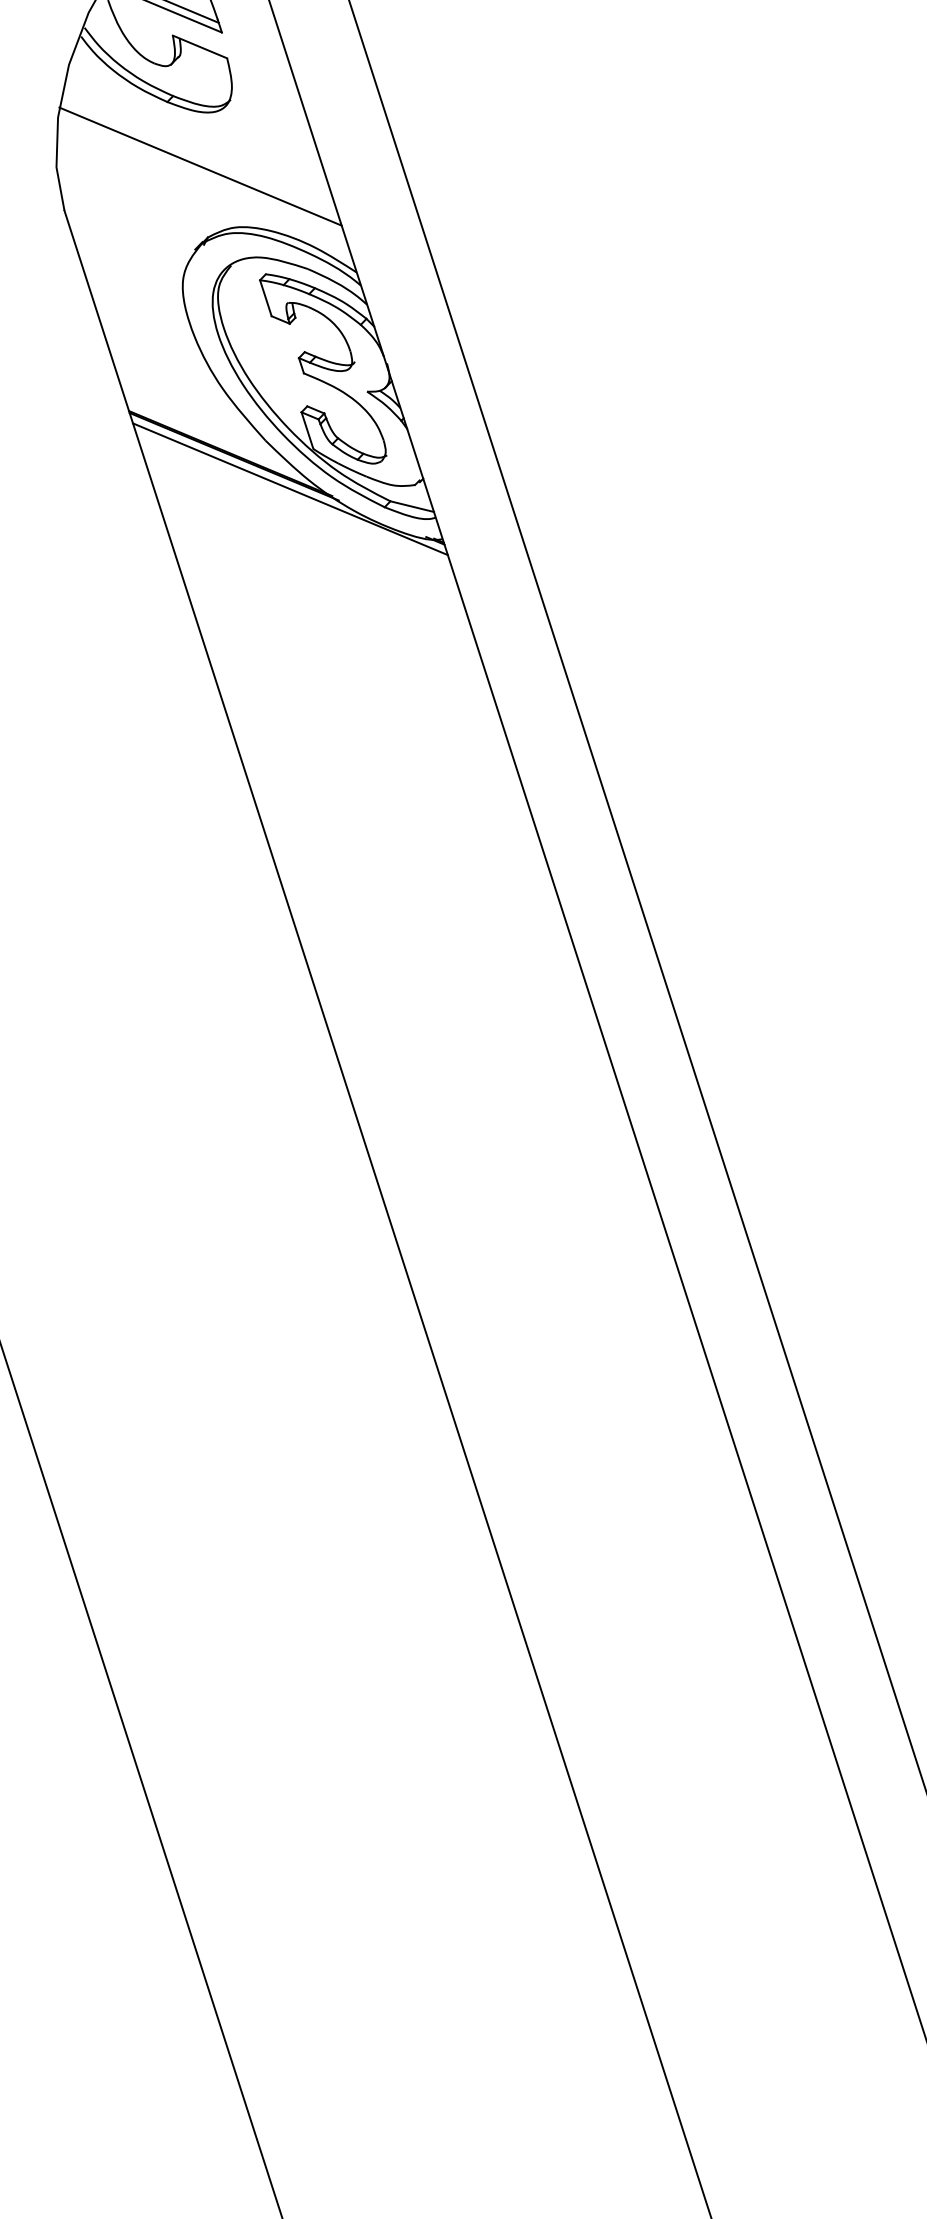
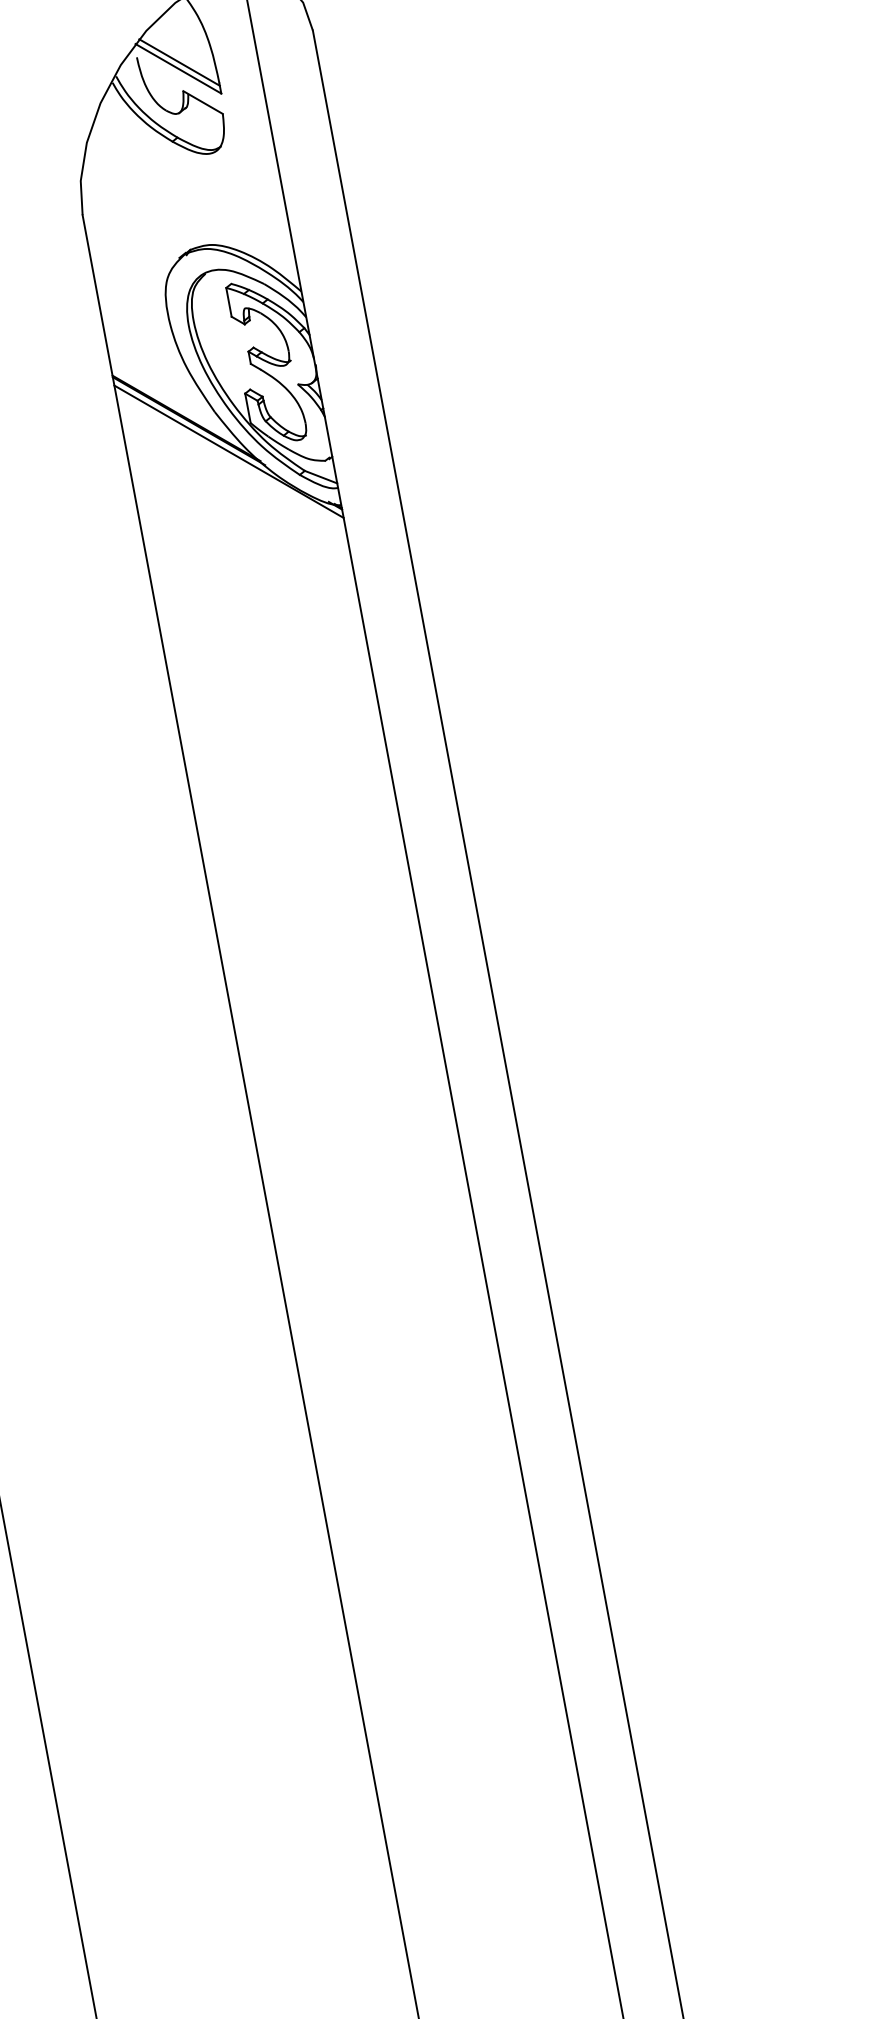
line: (200, 166) -> (191, 194), removed

